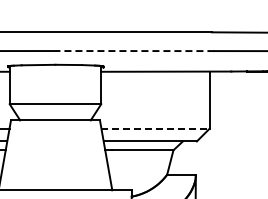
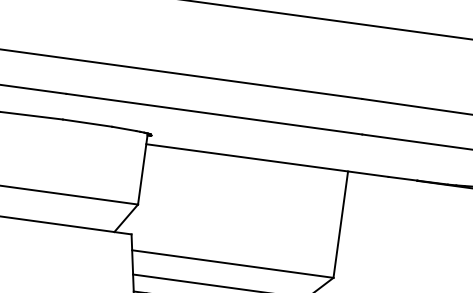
line: (134, 51) -> (213, 114), dashed -> solid
line: (156, 128) -> (234, 263), dashed -> solid

